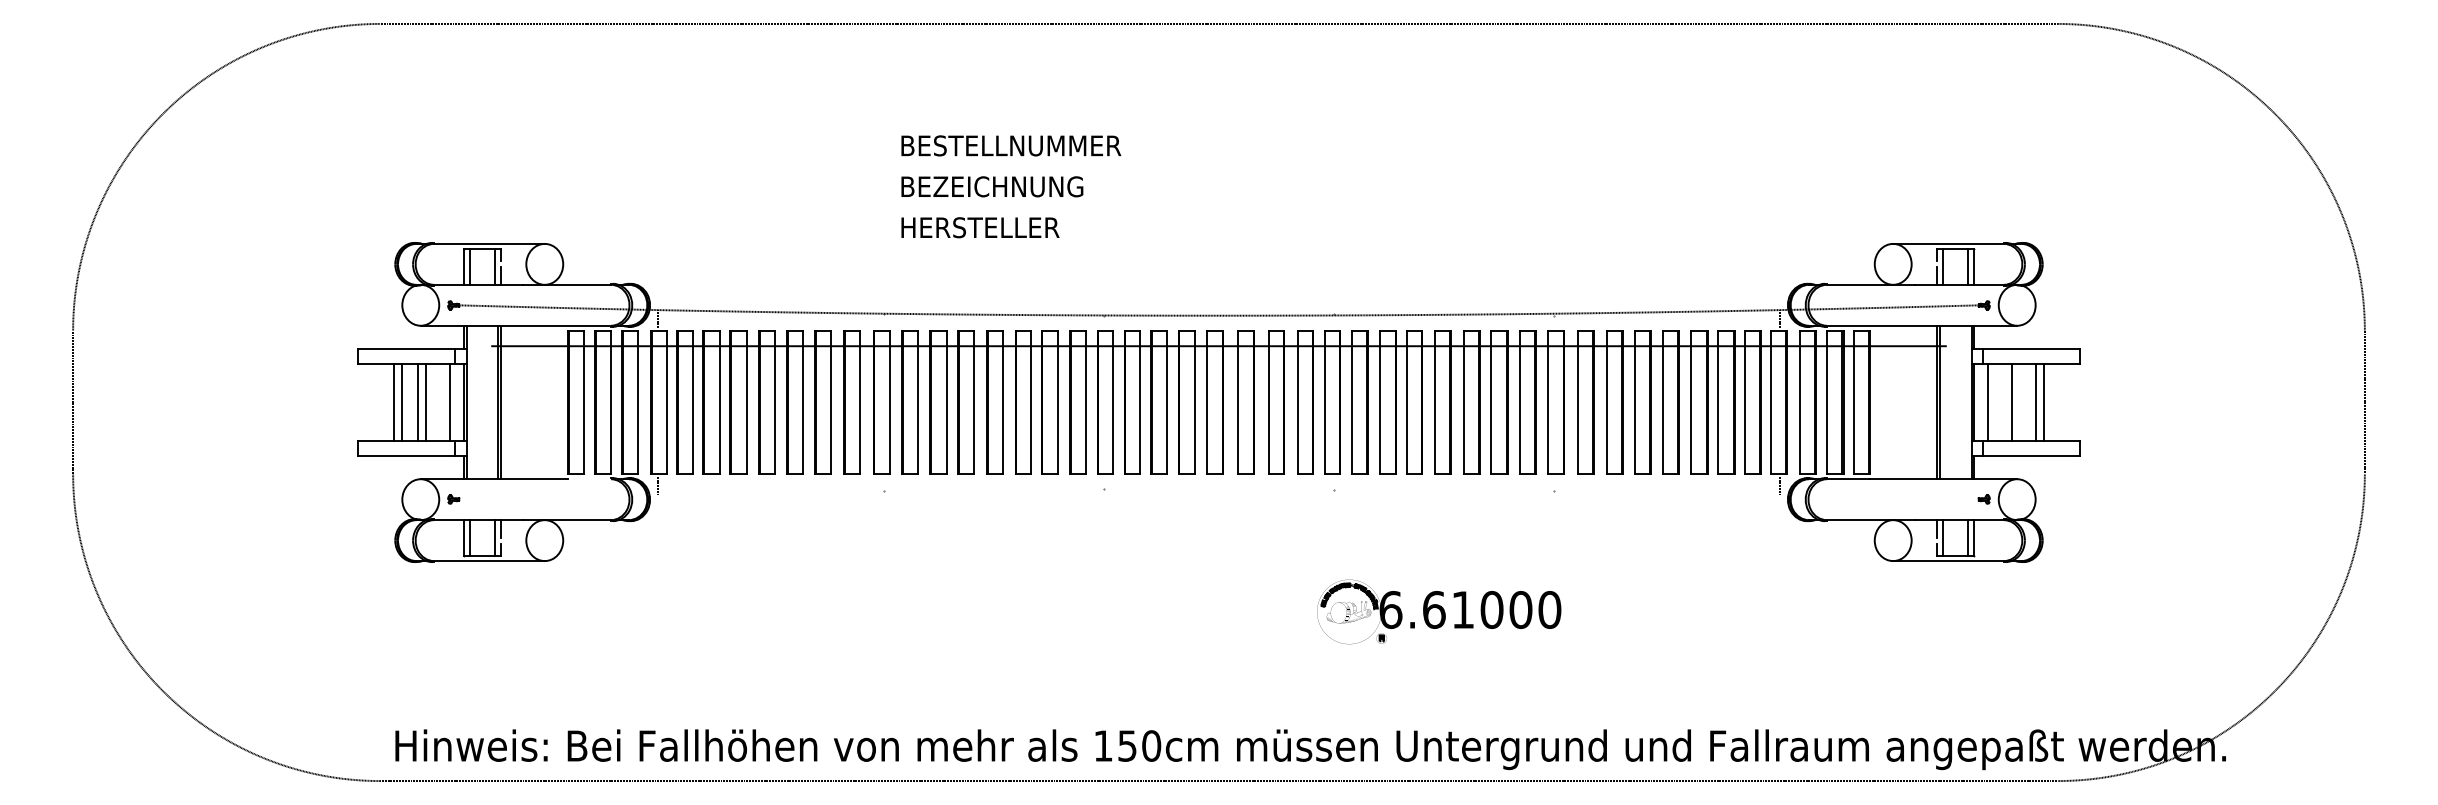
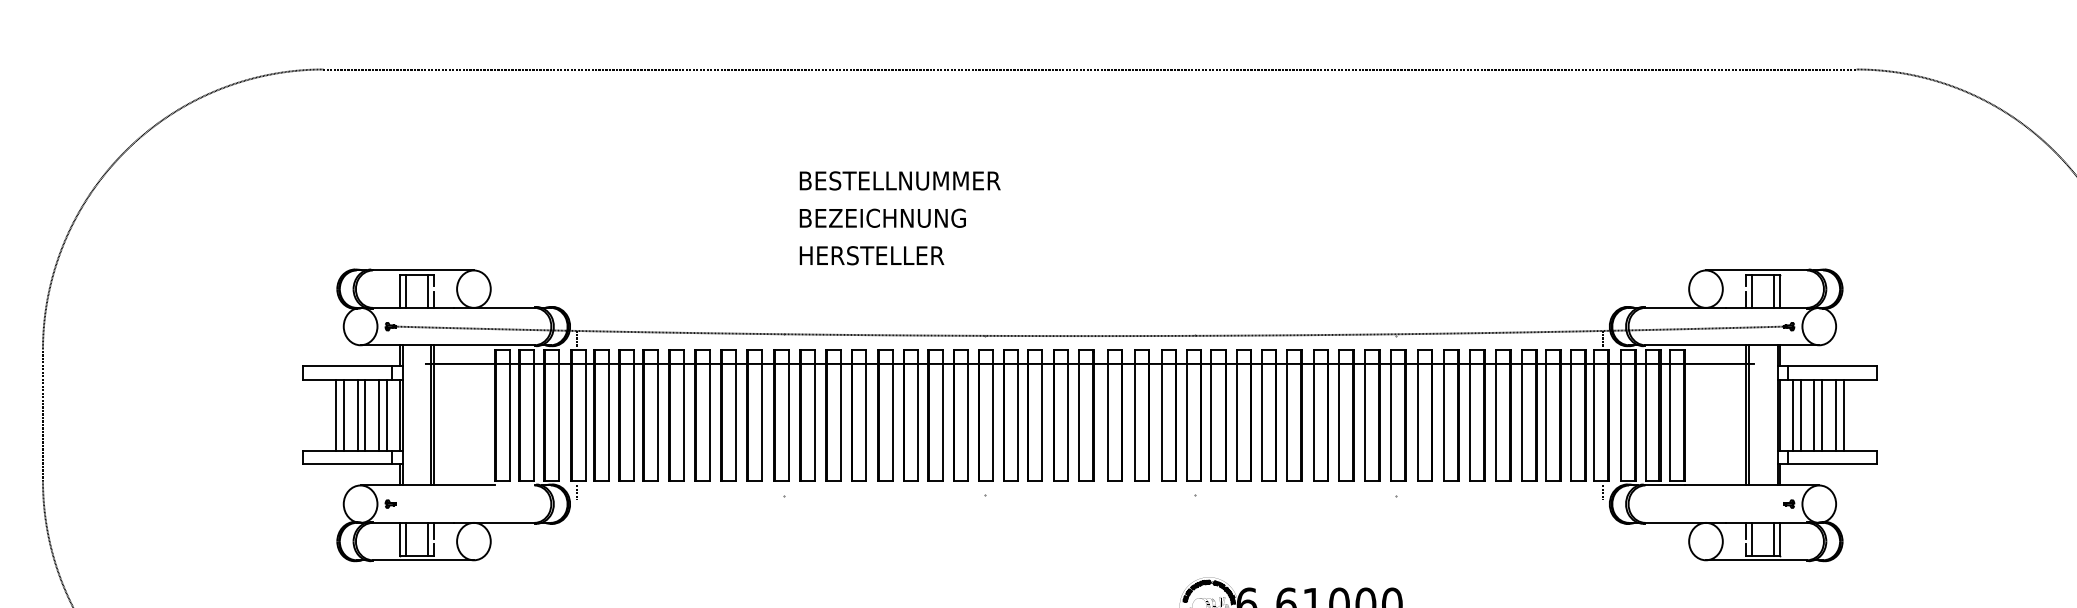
line: (441, 402) -> (379, 415), added
line: (1996, 402) -> (1800, 415), added
line: (2020, 402) -> (1822, 415), added

